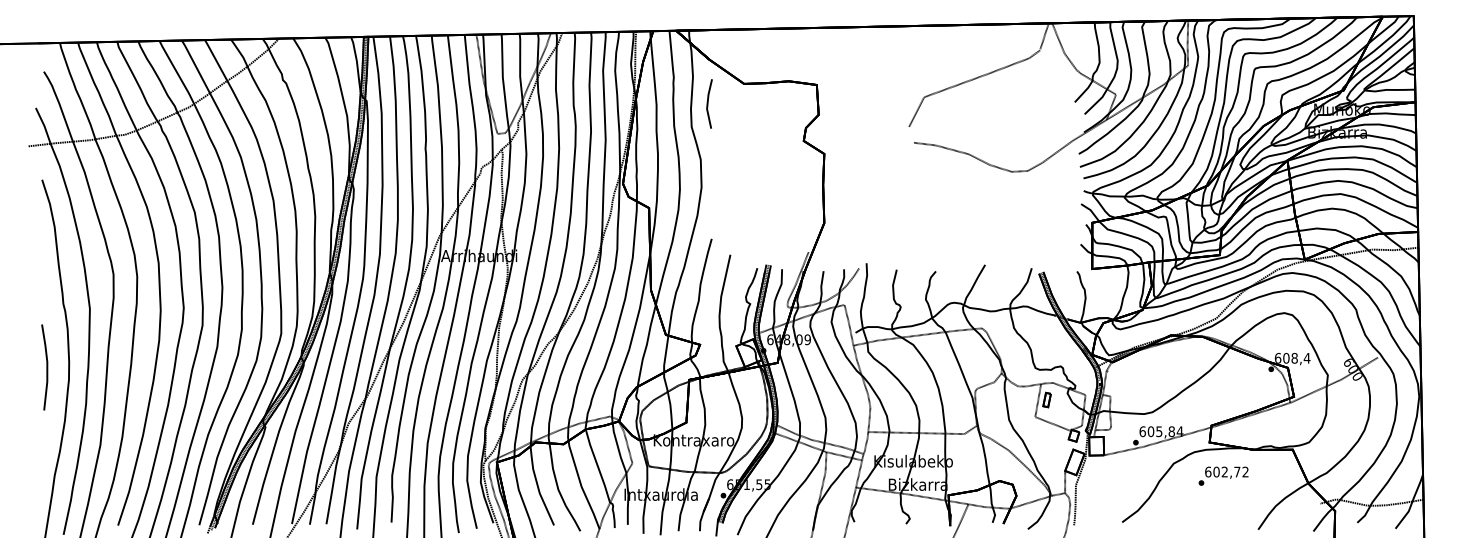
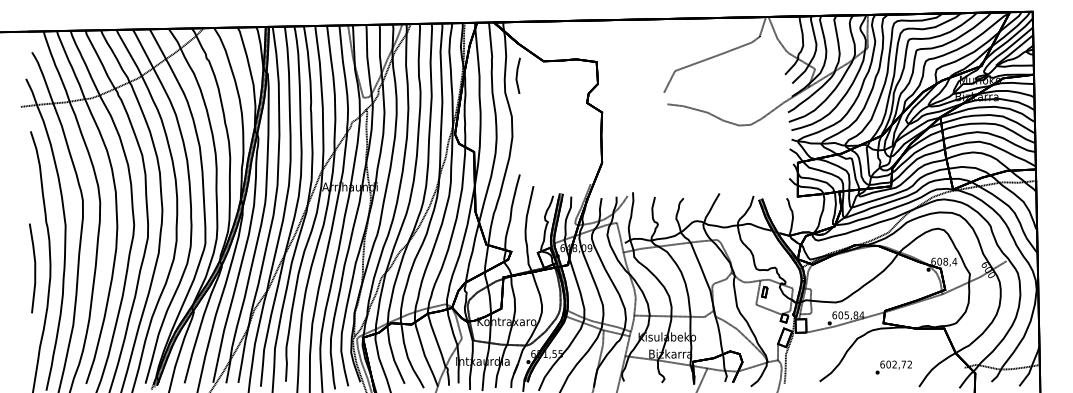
part: (44, 367) -> (32, 268), size x1.43
text: (1223, 475) -> (893, 367), moved

